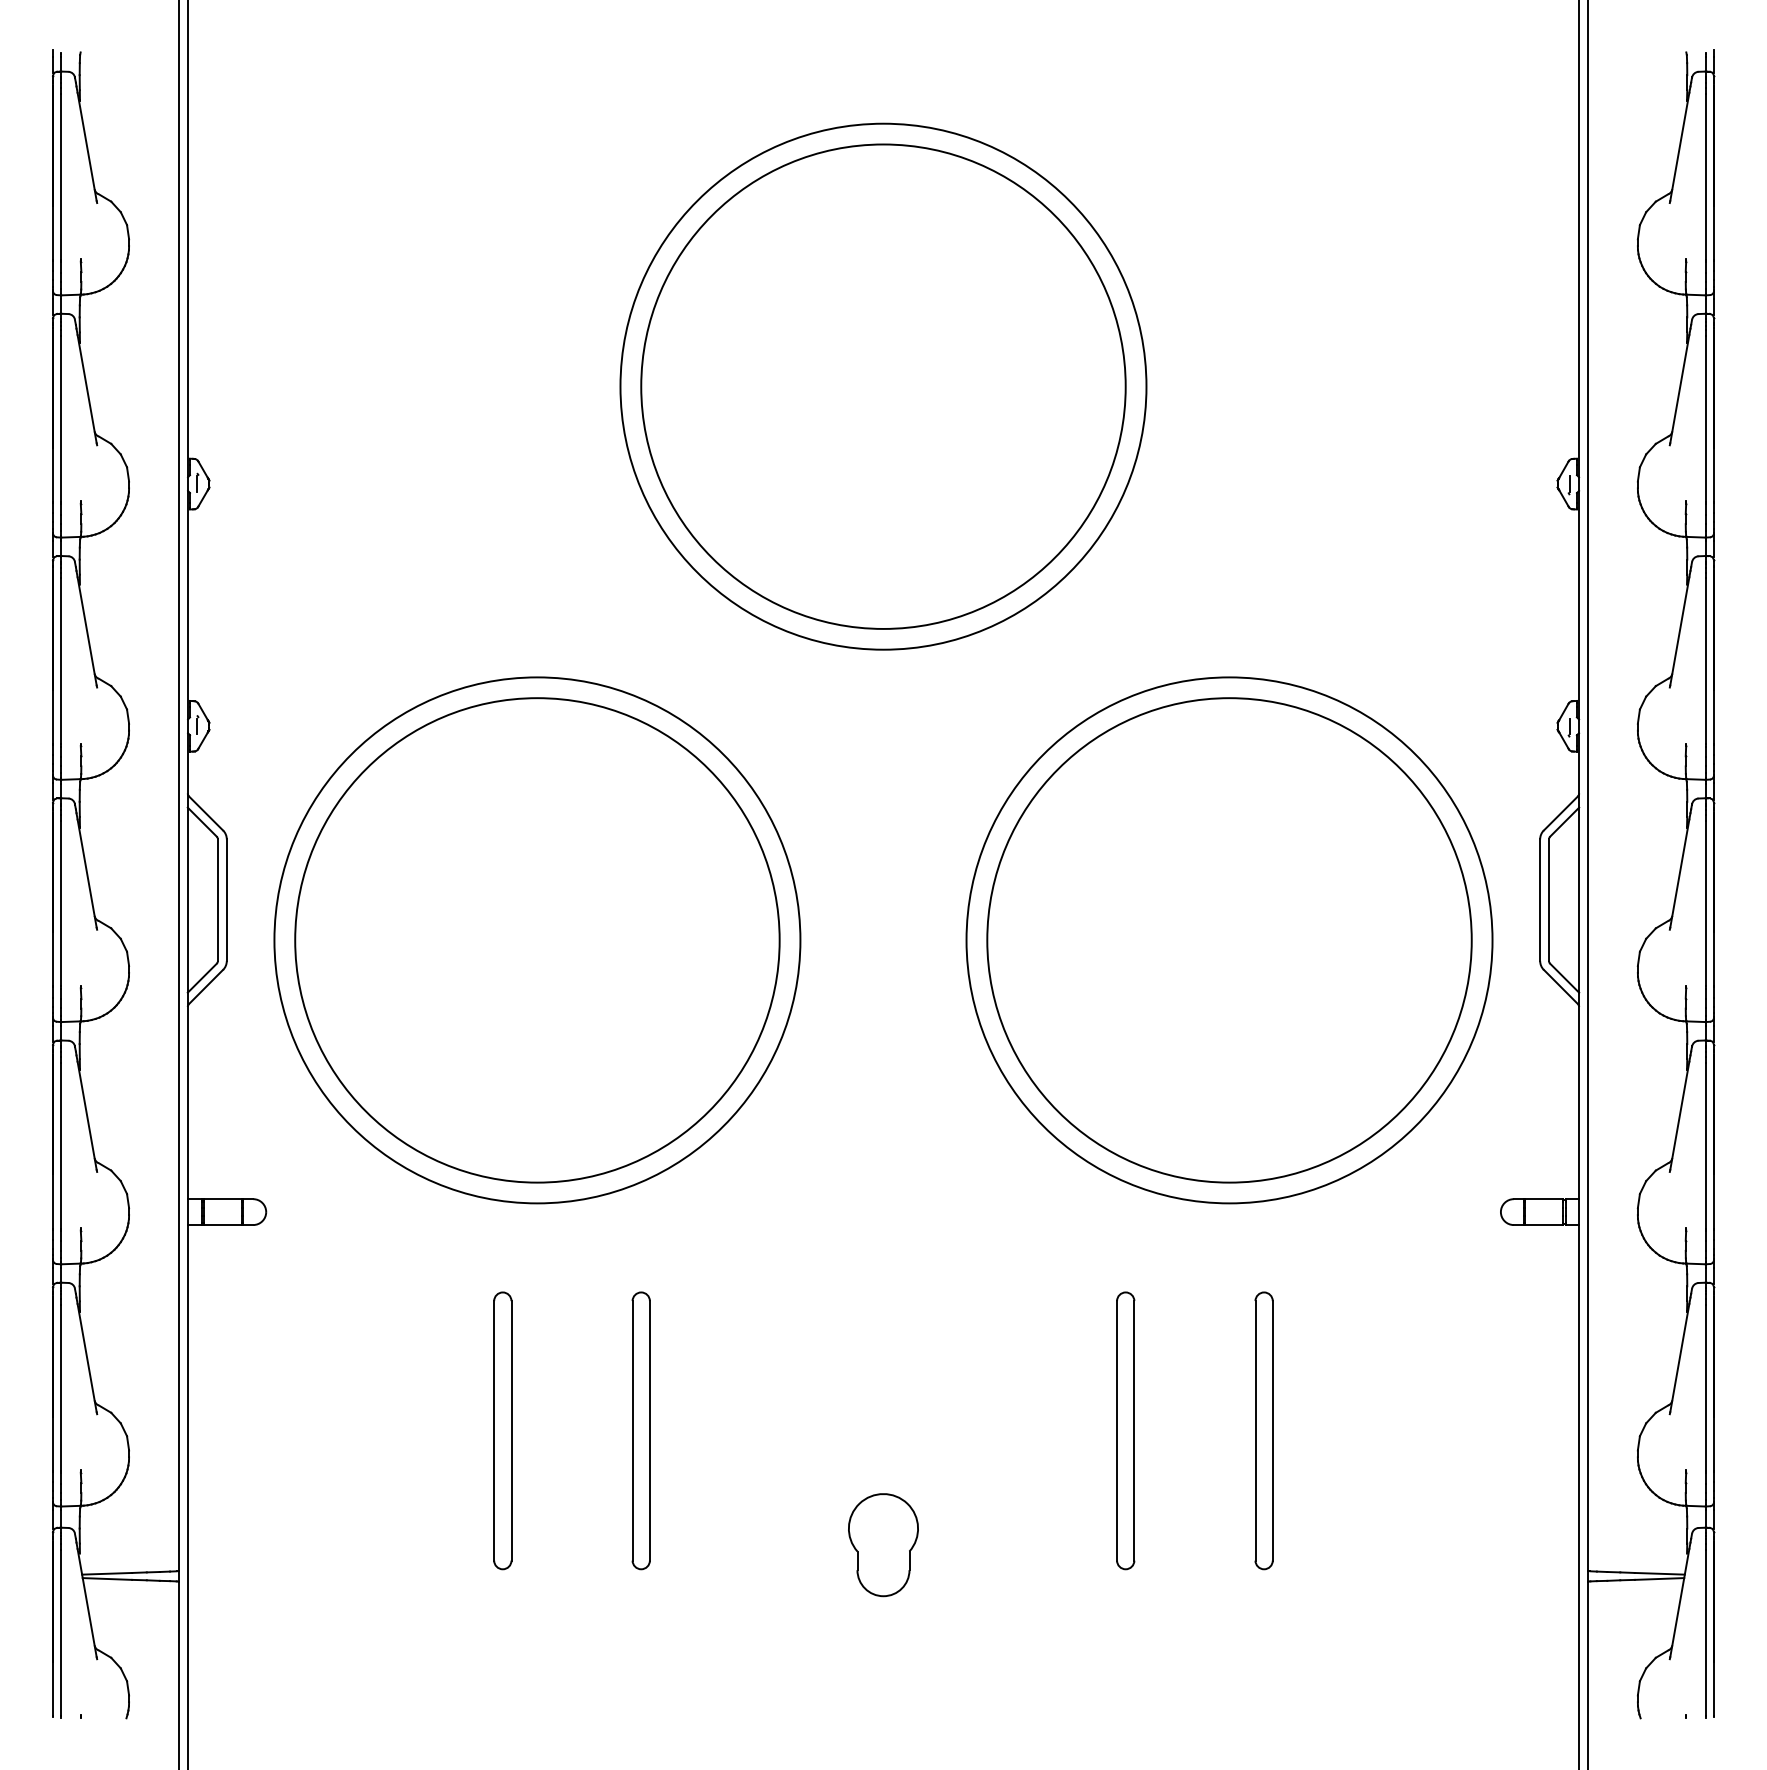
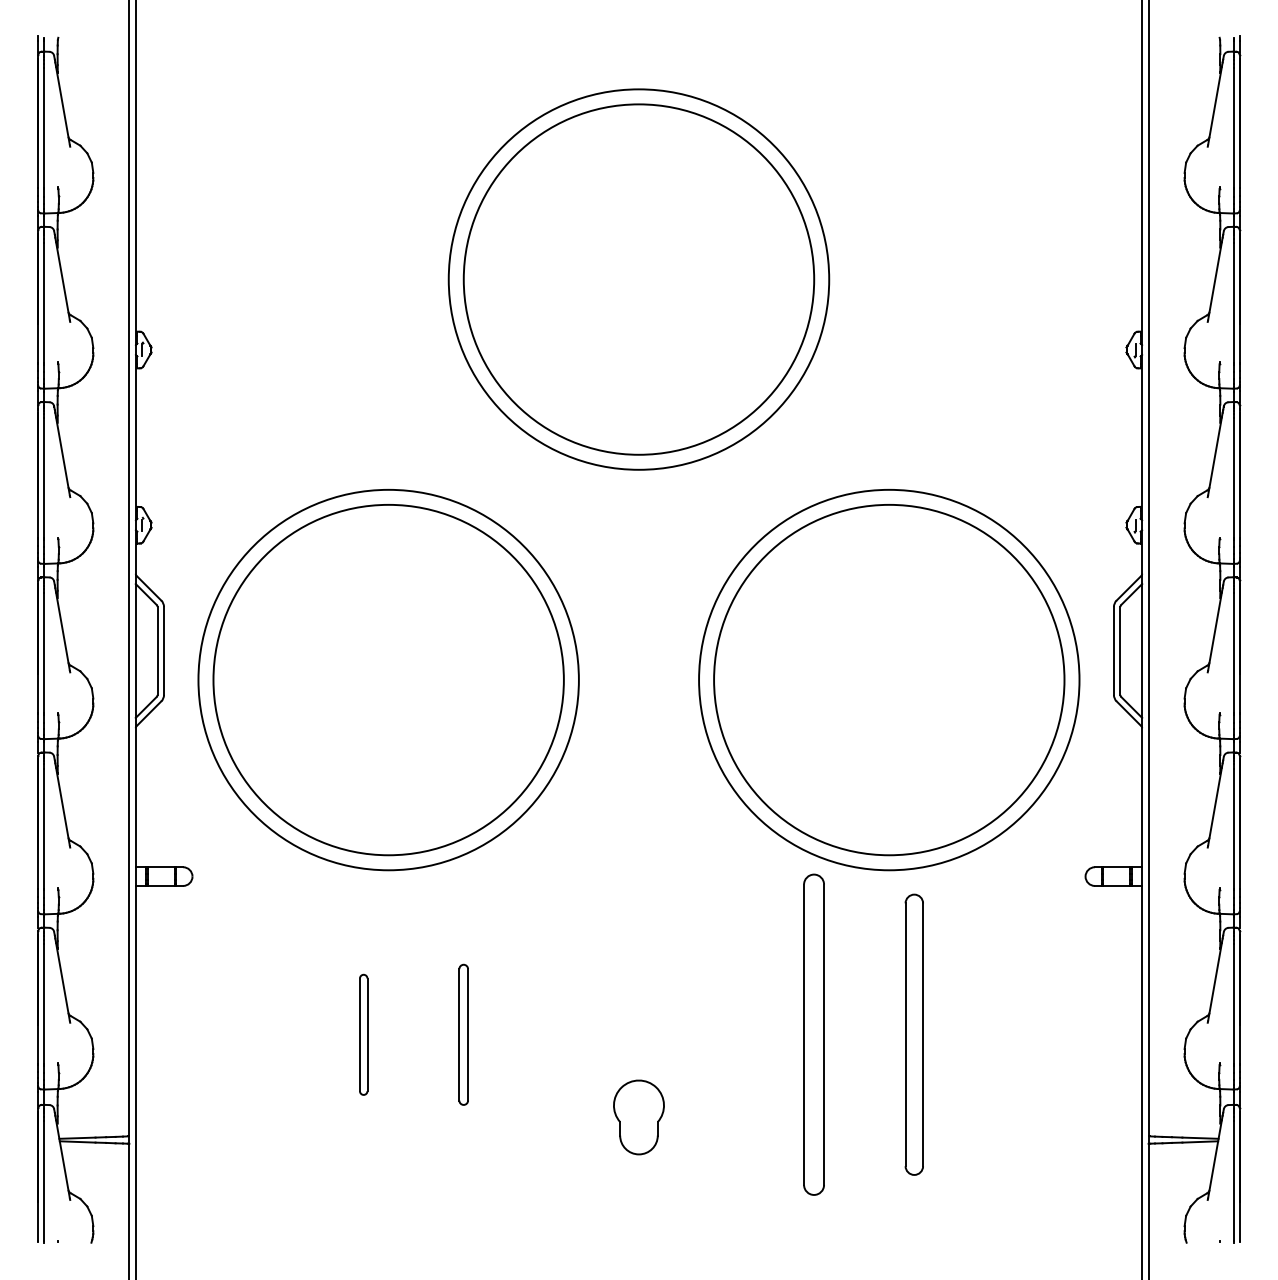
part: (502, 1430) -> (363, 1034), size x0.6
part: (640, 1430) -> (463, 1034), size x0.7
part: (1125, 1430) -> (814, 1034), size x1.6
part: (1263, 1430) -> (913, 1034), size x1.4

